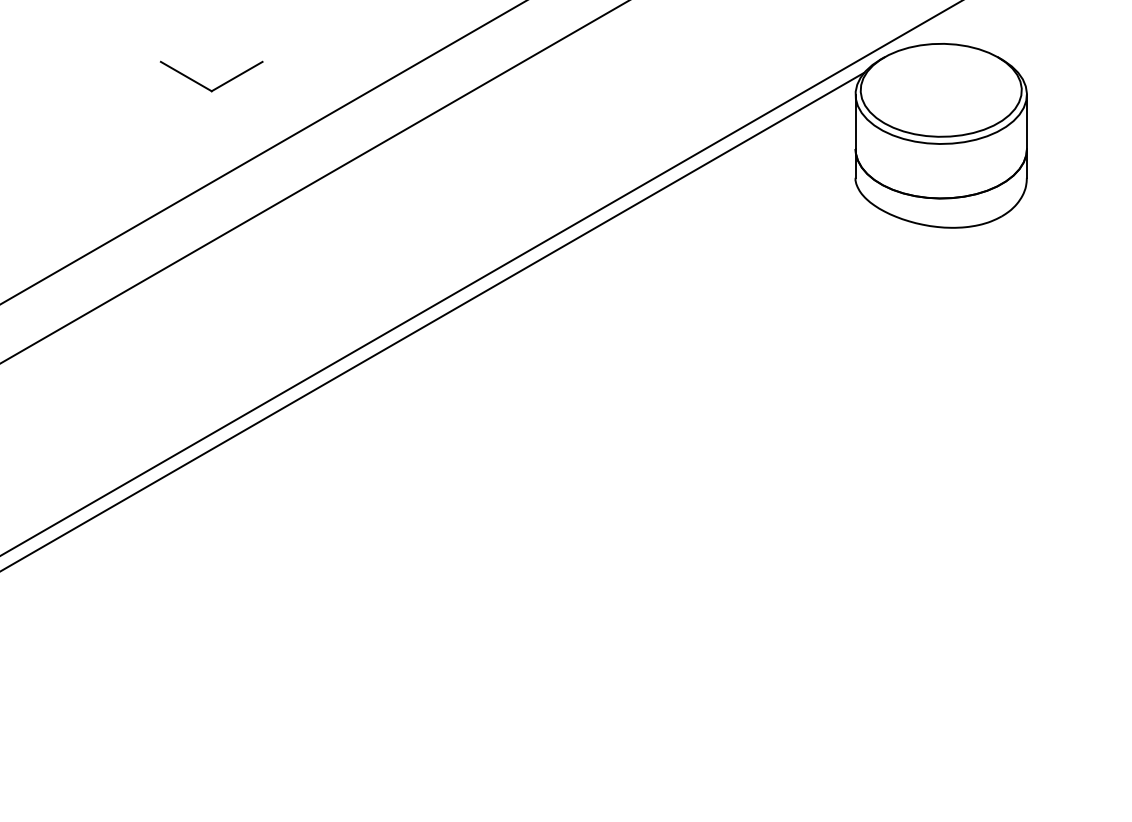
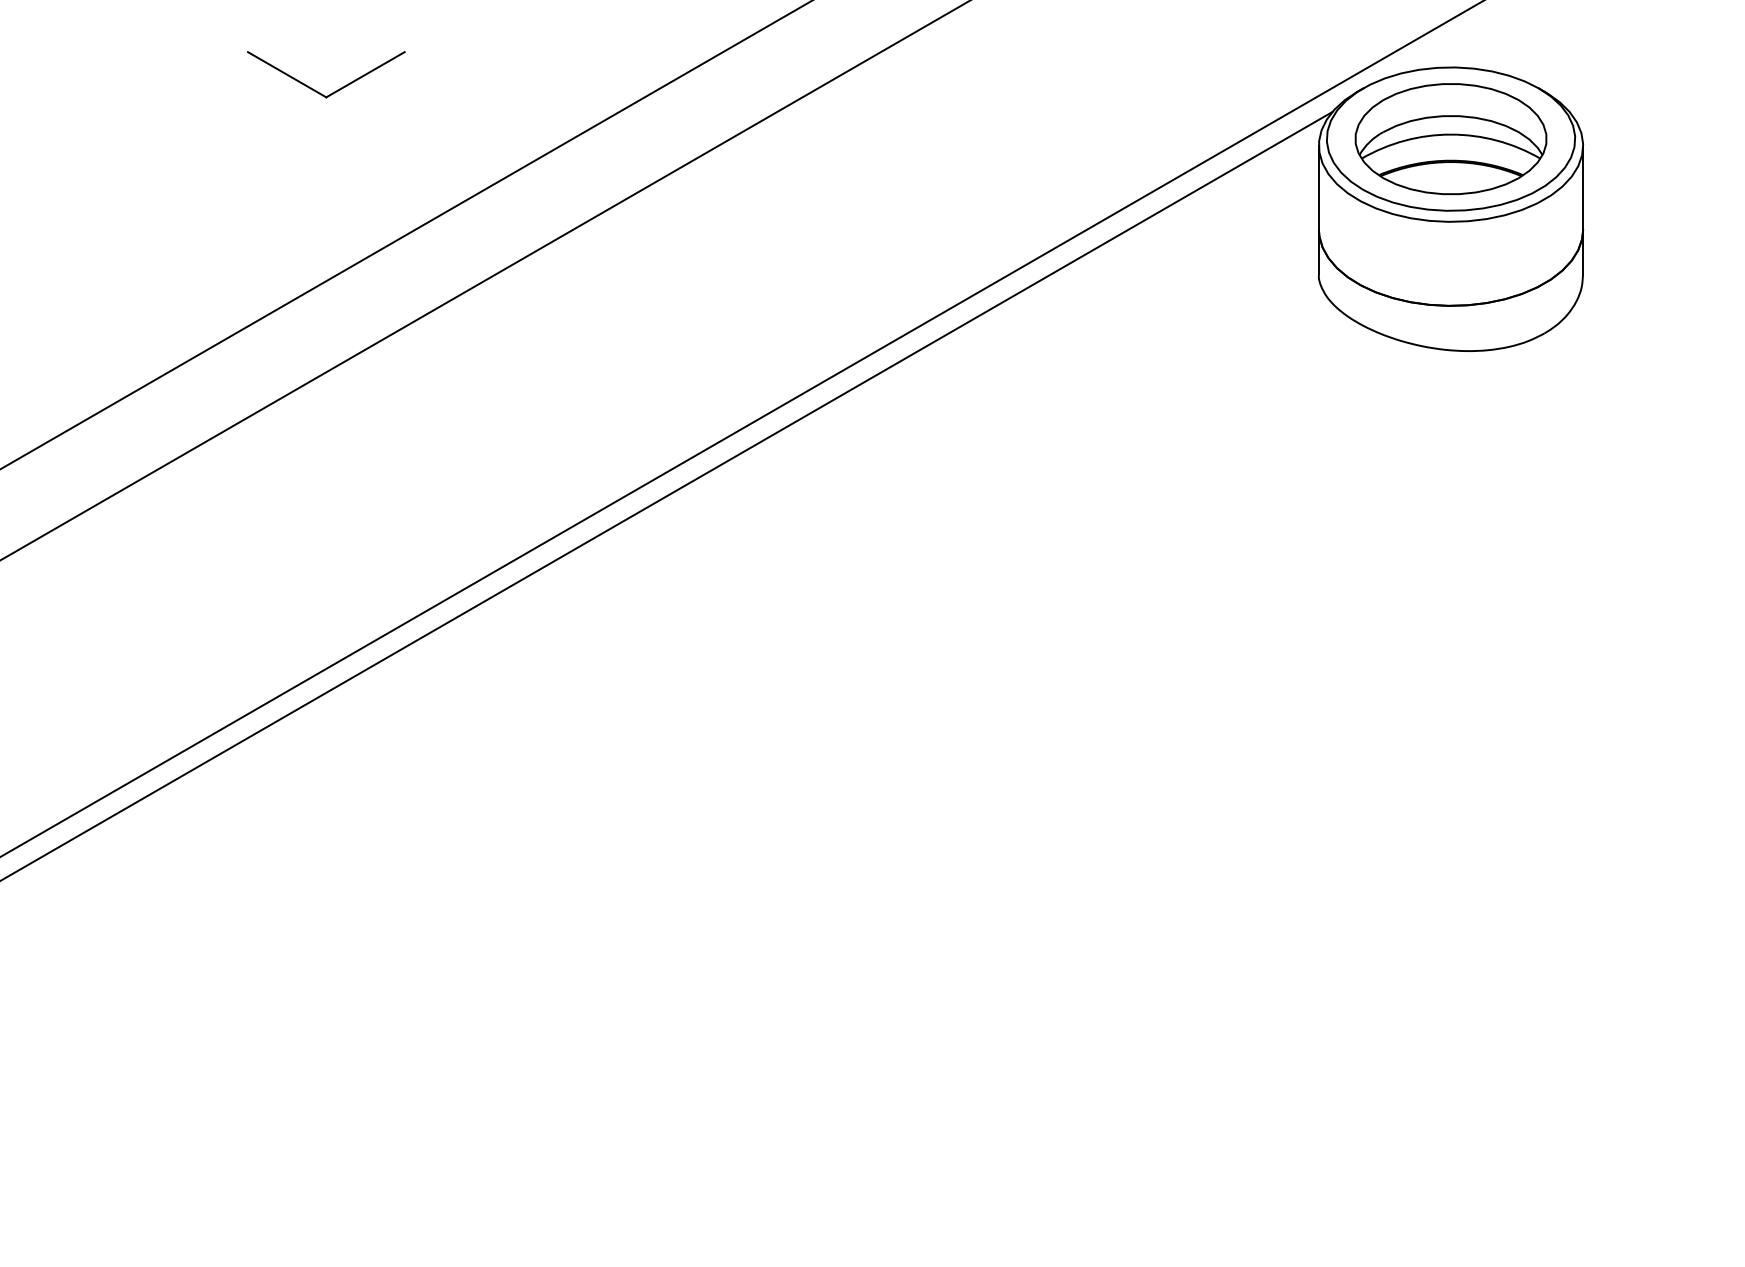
part: (205, 86) -> (316, 90), moved
part: (940, 89) -> (1449, 137), added

